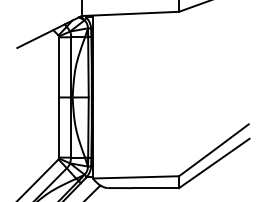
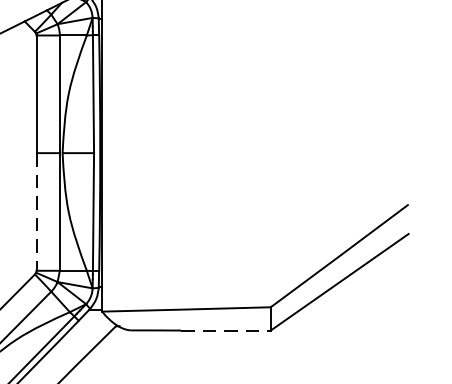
line: (59, 128) -> (36, 213), solid -> dashed
line: (156, 188) -> (226, 331), solid -> dashed

